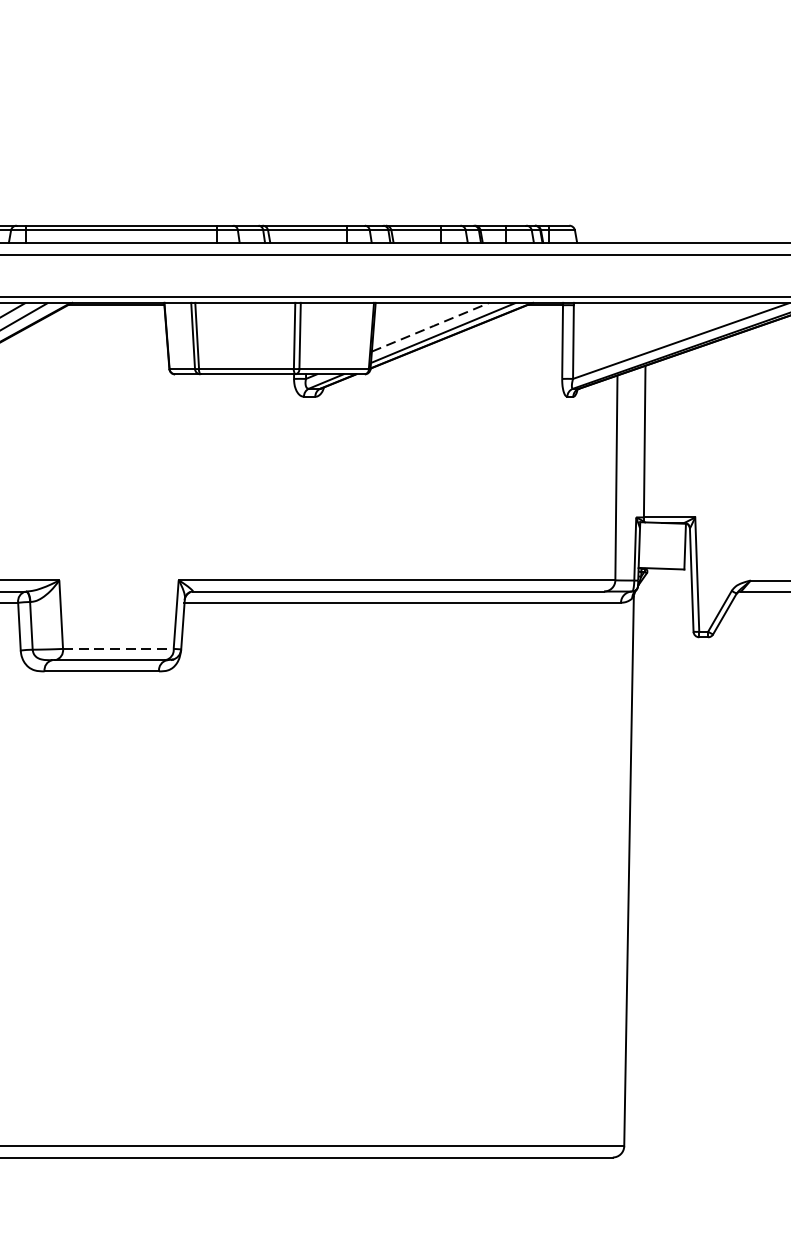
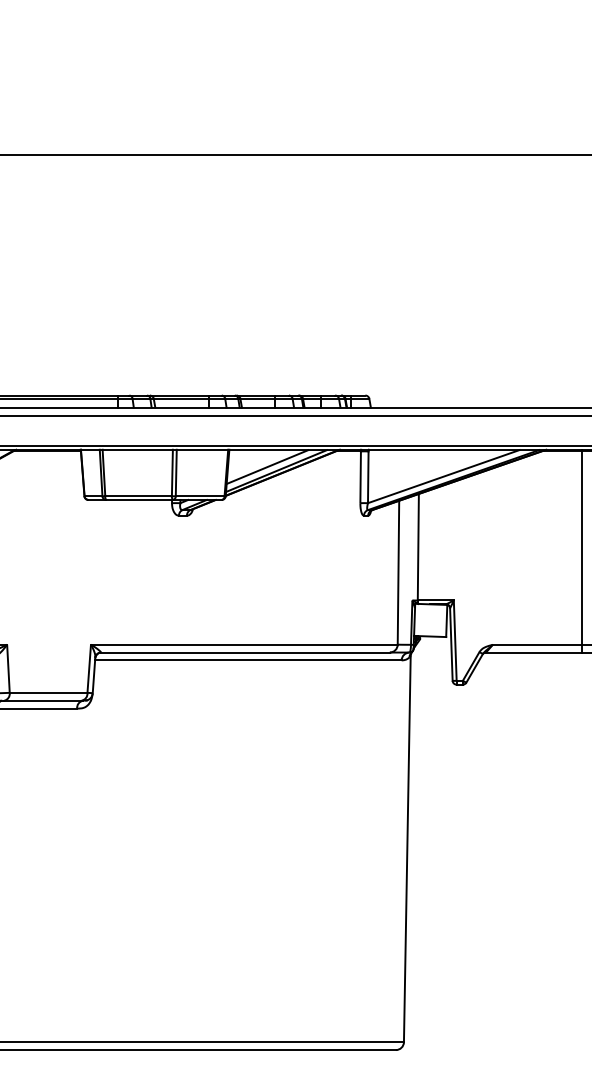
line: (431, 326) -> (268, 466), dashed -> solid
line: (118, 648) -> (48, 692), dashed -> solid

